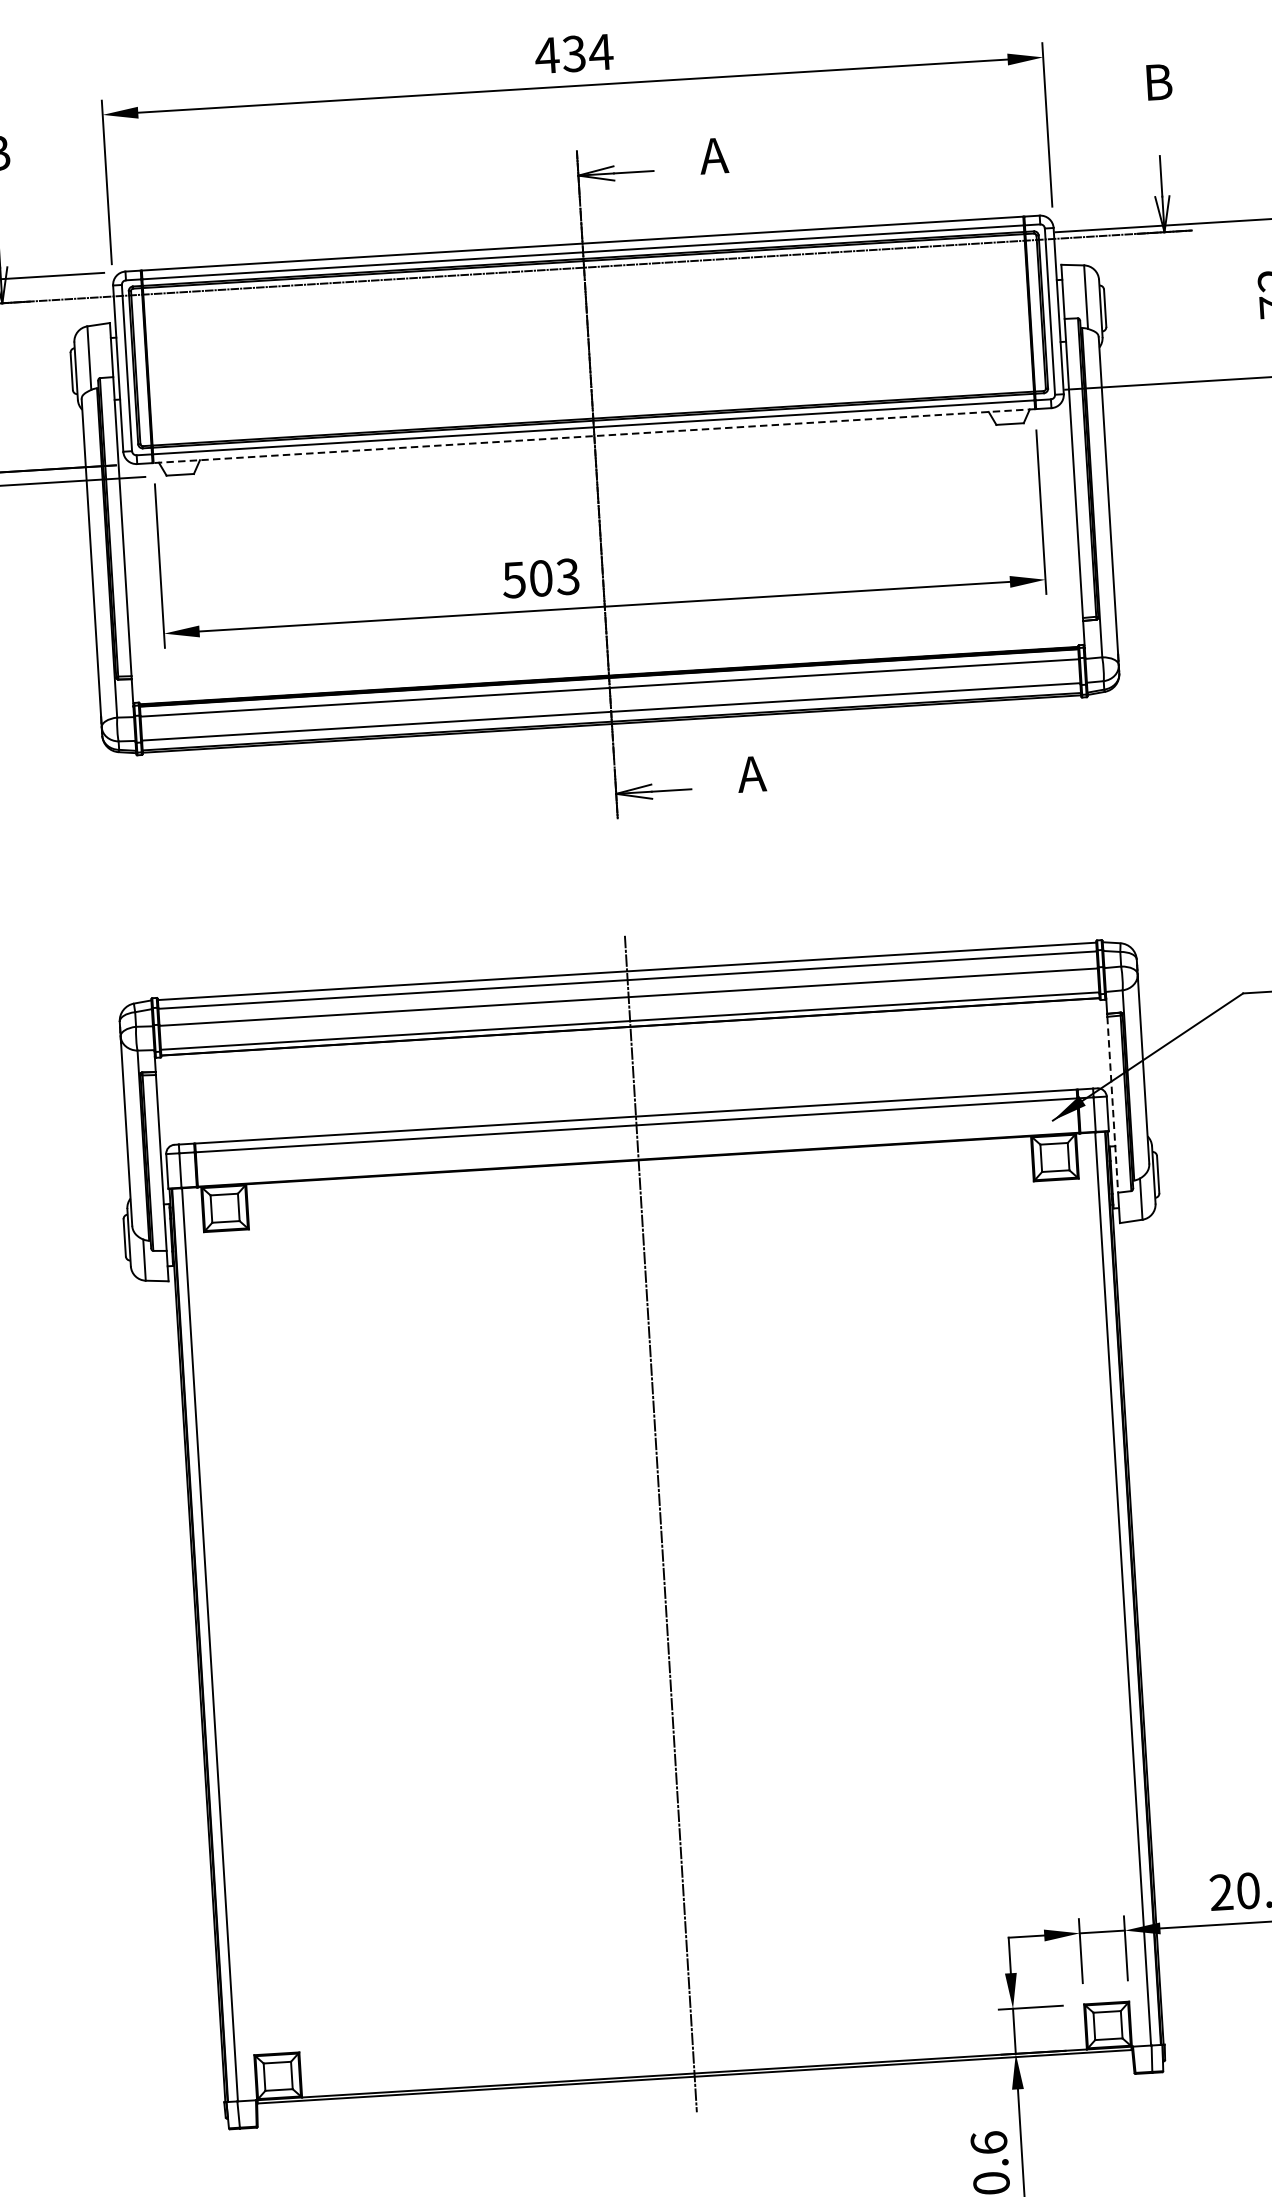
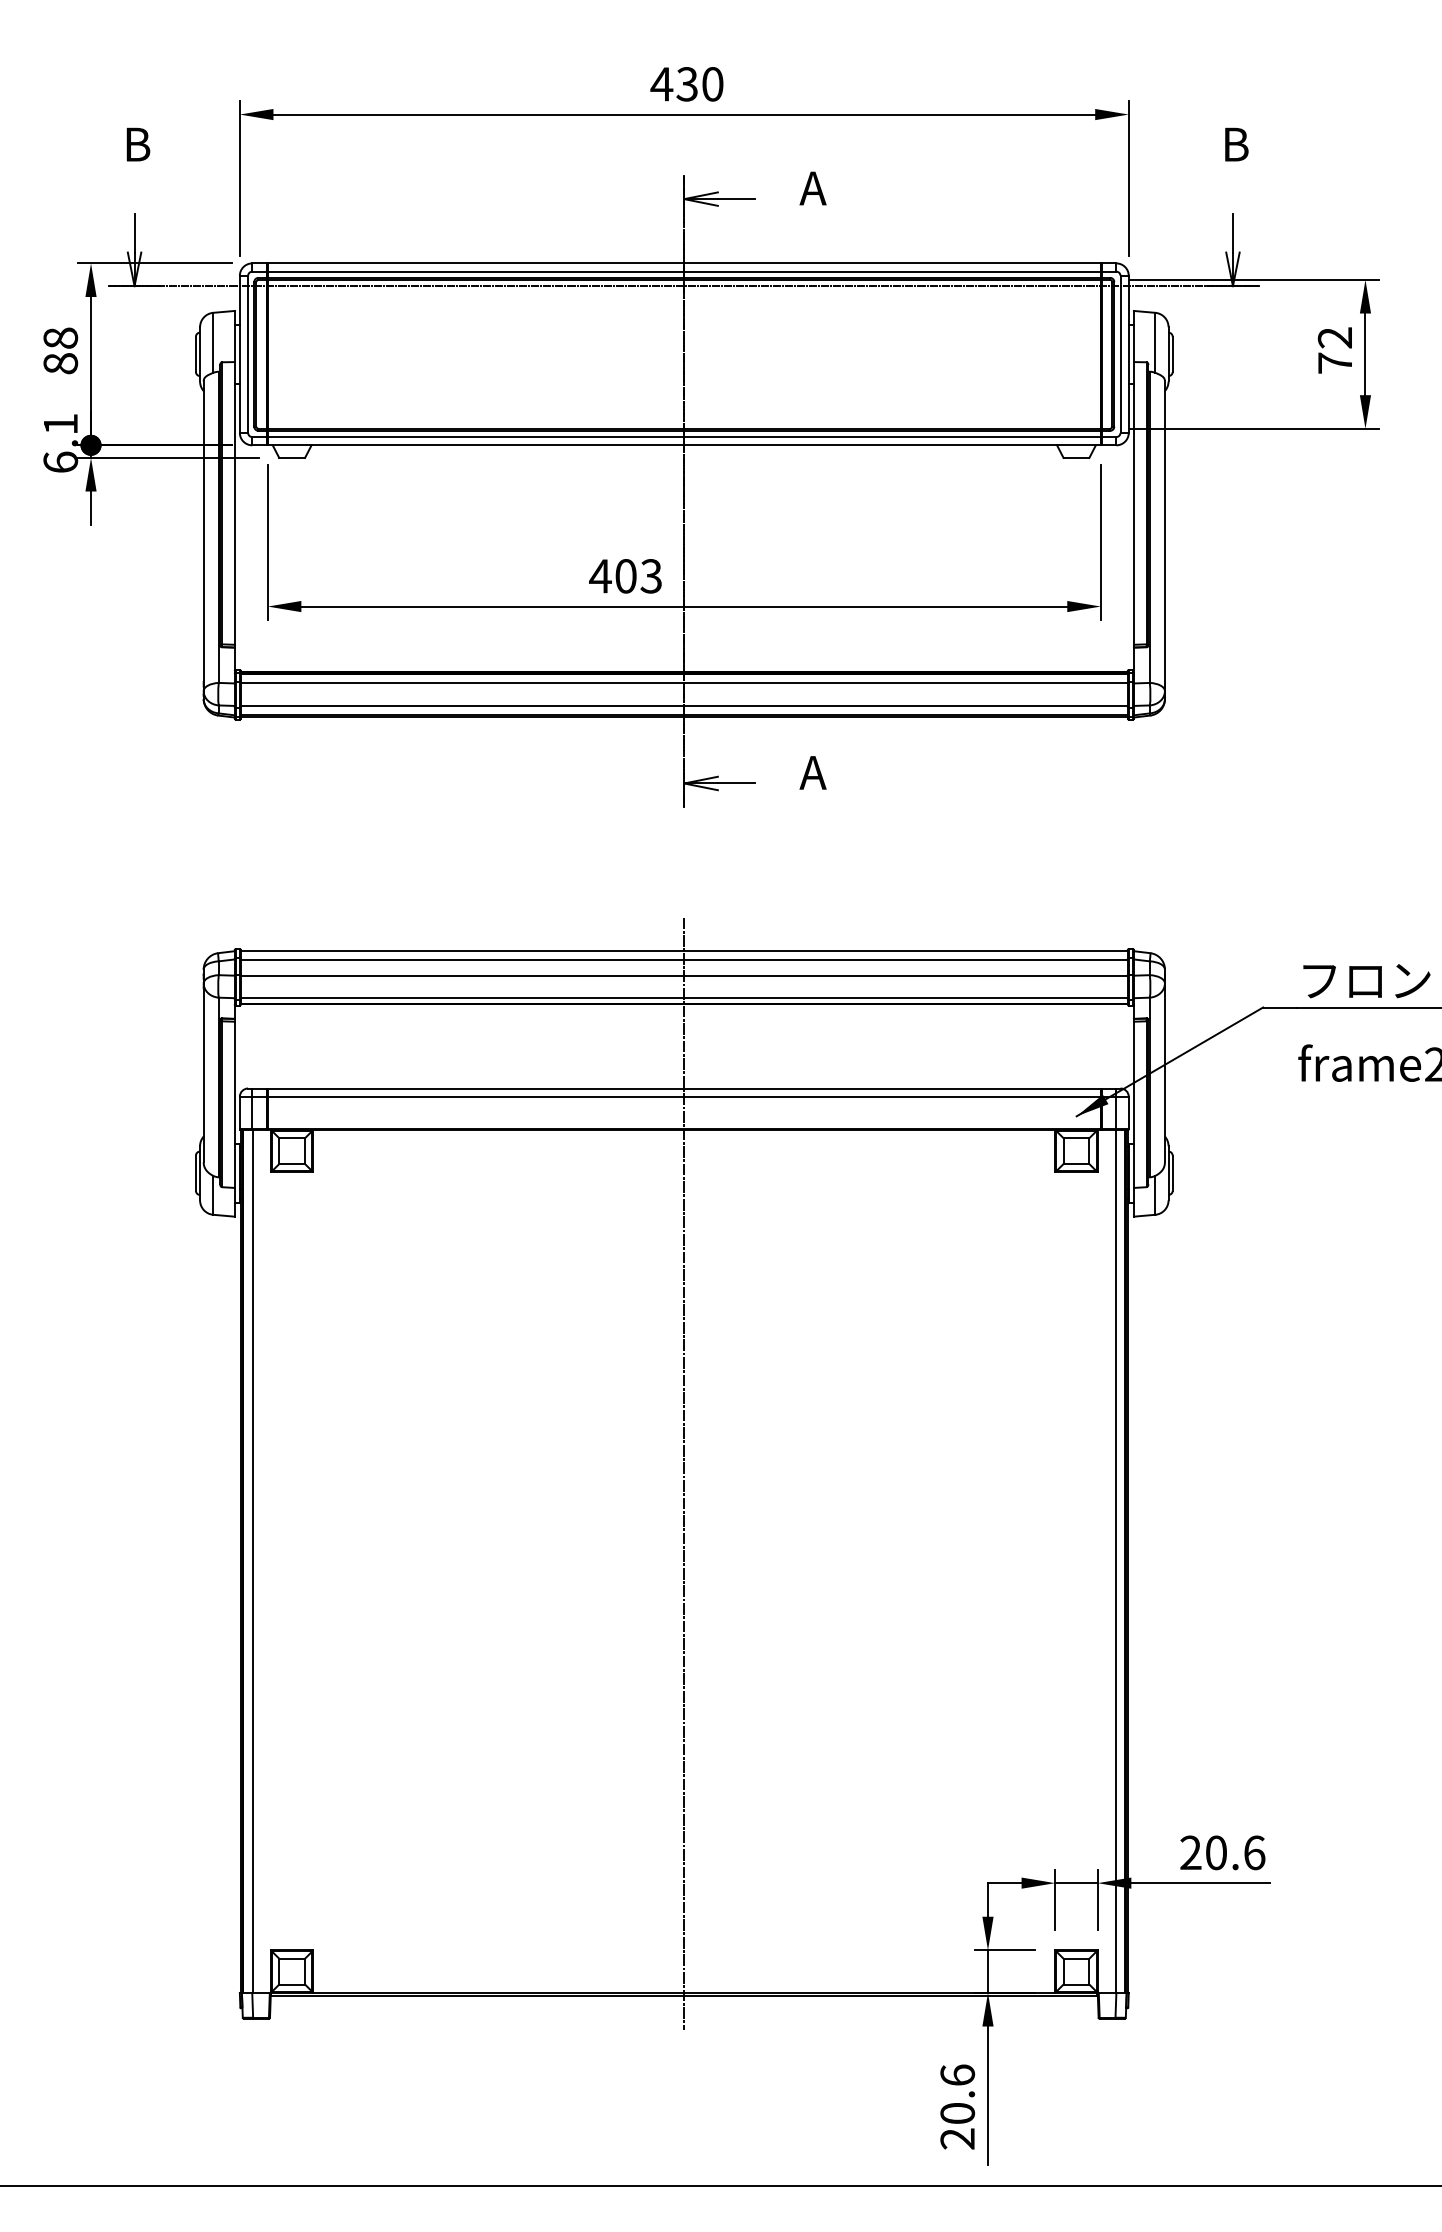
text: (600, 52) -> (712, 84), 434 -> 430
line: (594, 436) -> (684, 445), dashed -> solid
text: (514, 580) -> (600, 576), 503 -> 403
line: (1112, 1105) -> (1133, 1105), dashed -> solid

